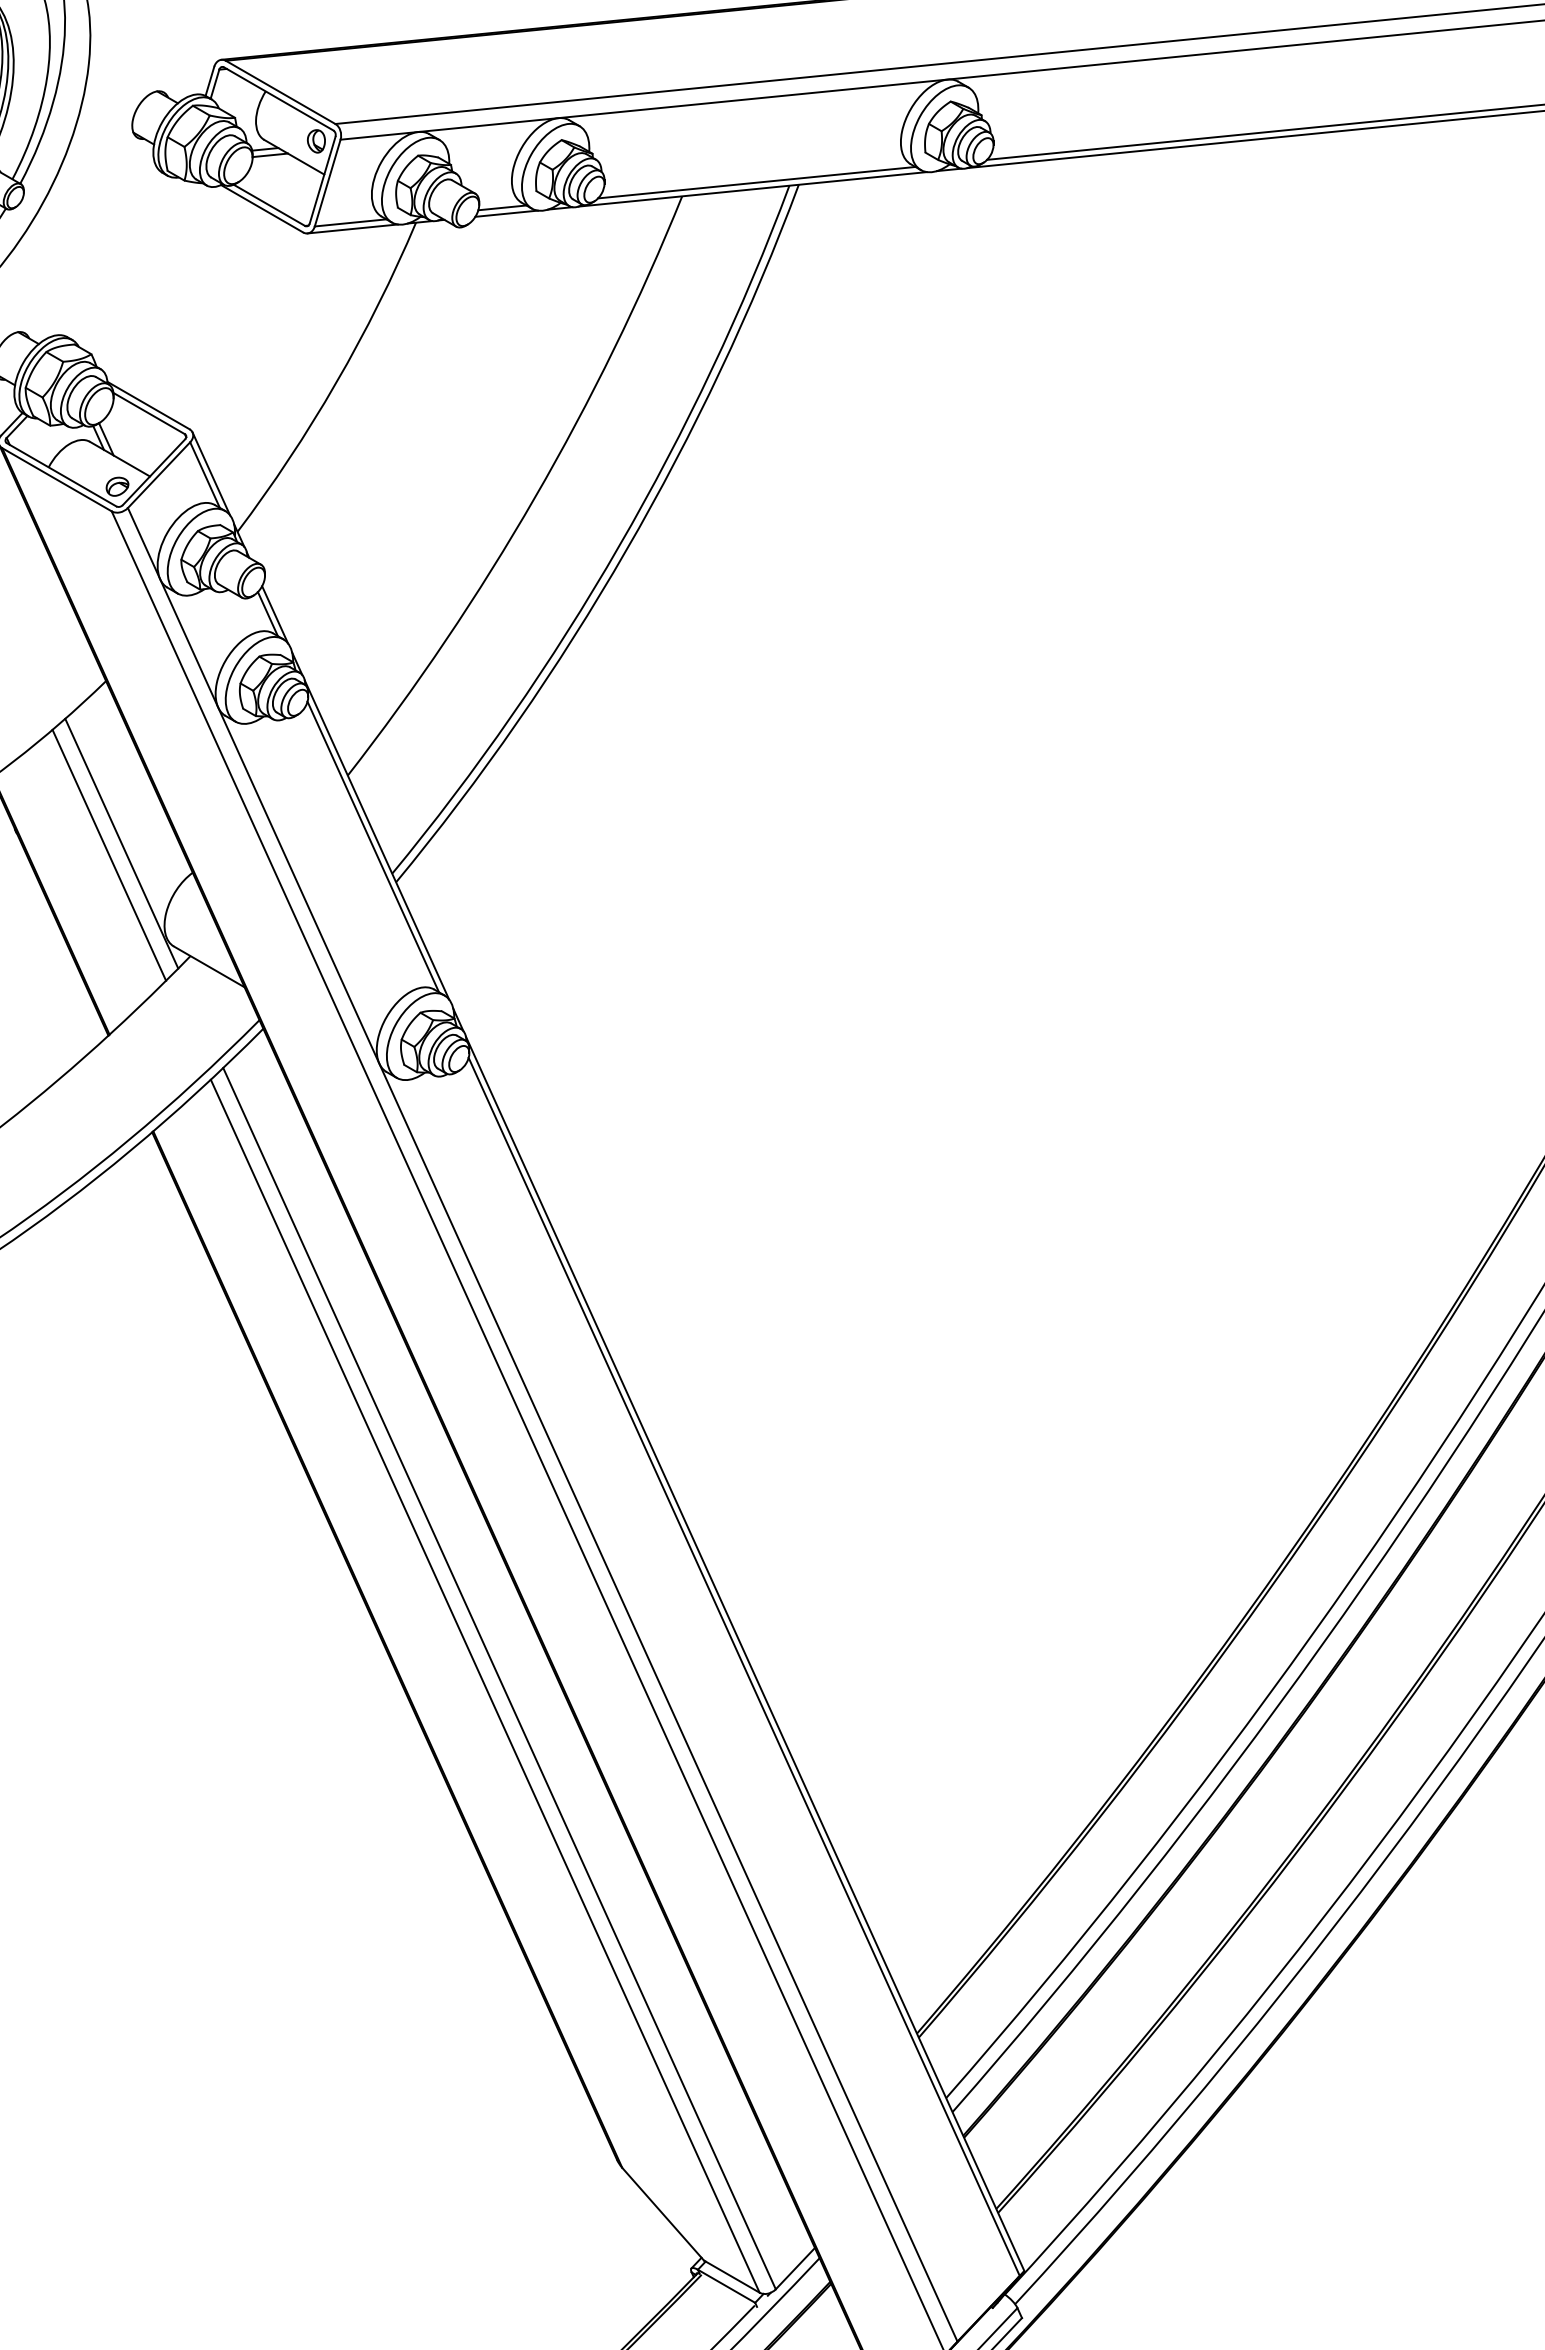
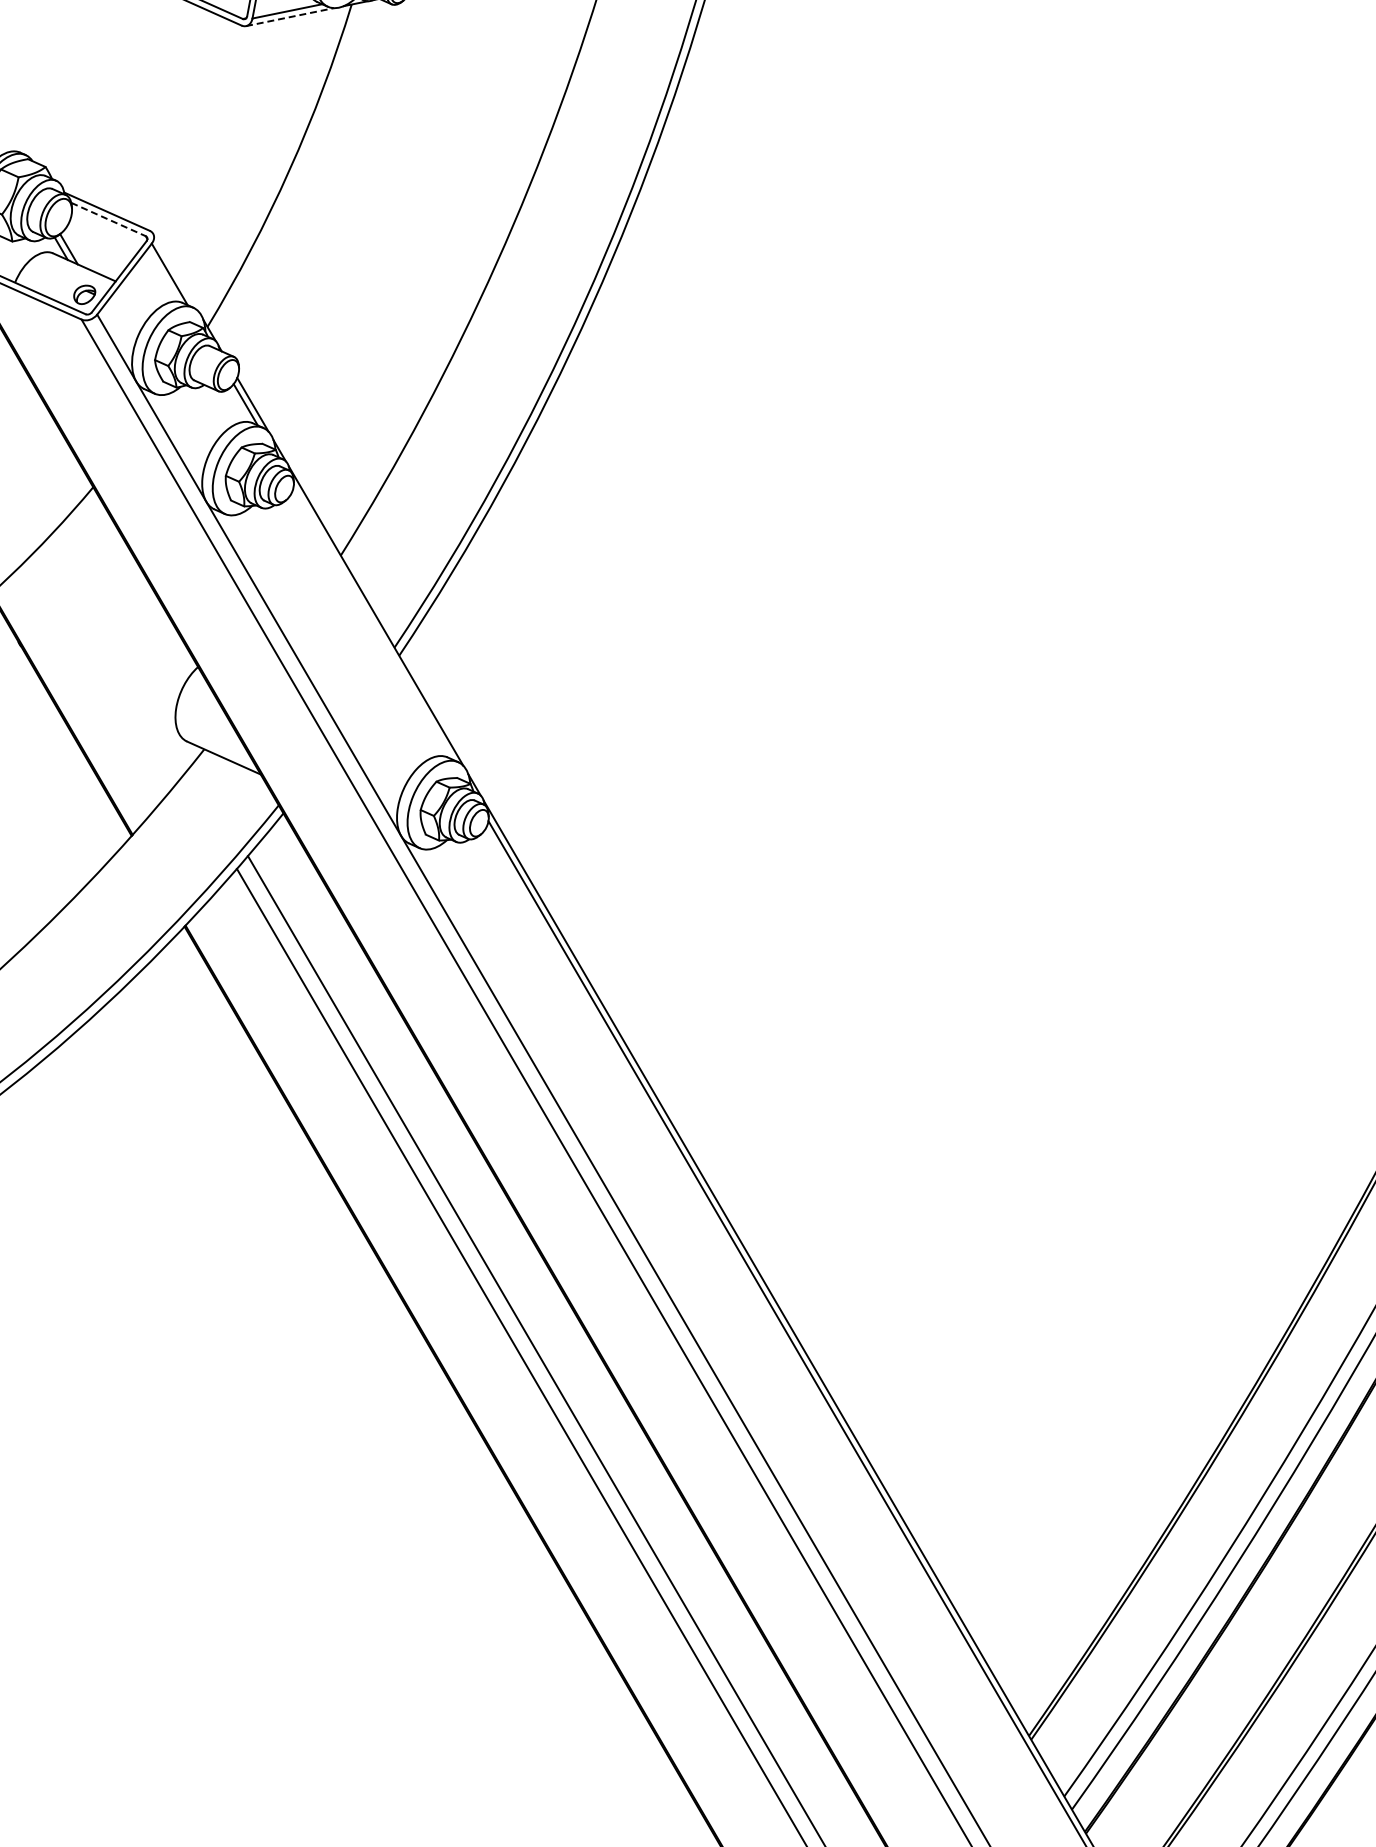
line: (353, 228) -> (290, 16), solid -> dashed
line: (149, 413) -> (108, 219), solid -> dashed
line: (211, 473) -> (175, 272), removed
line: (121, 843) -> (124, 645), removed
line: (373, 846) -> (373, 622), removed
line: (109, 854) -> (114, 657), removed

